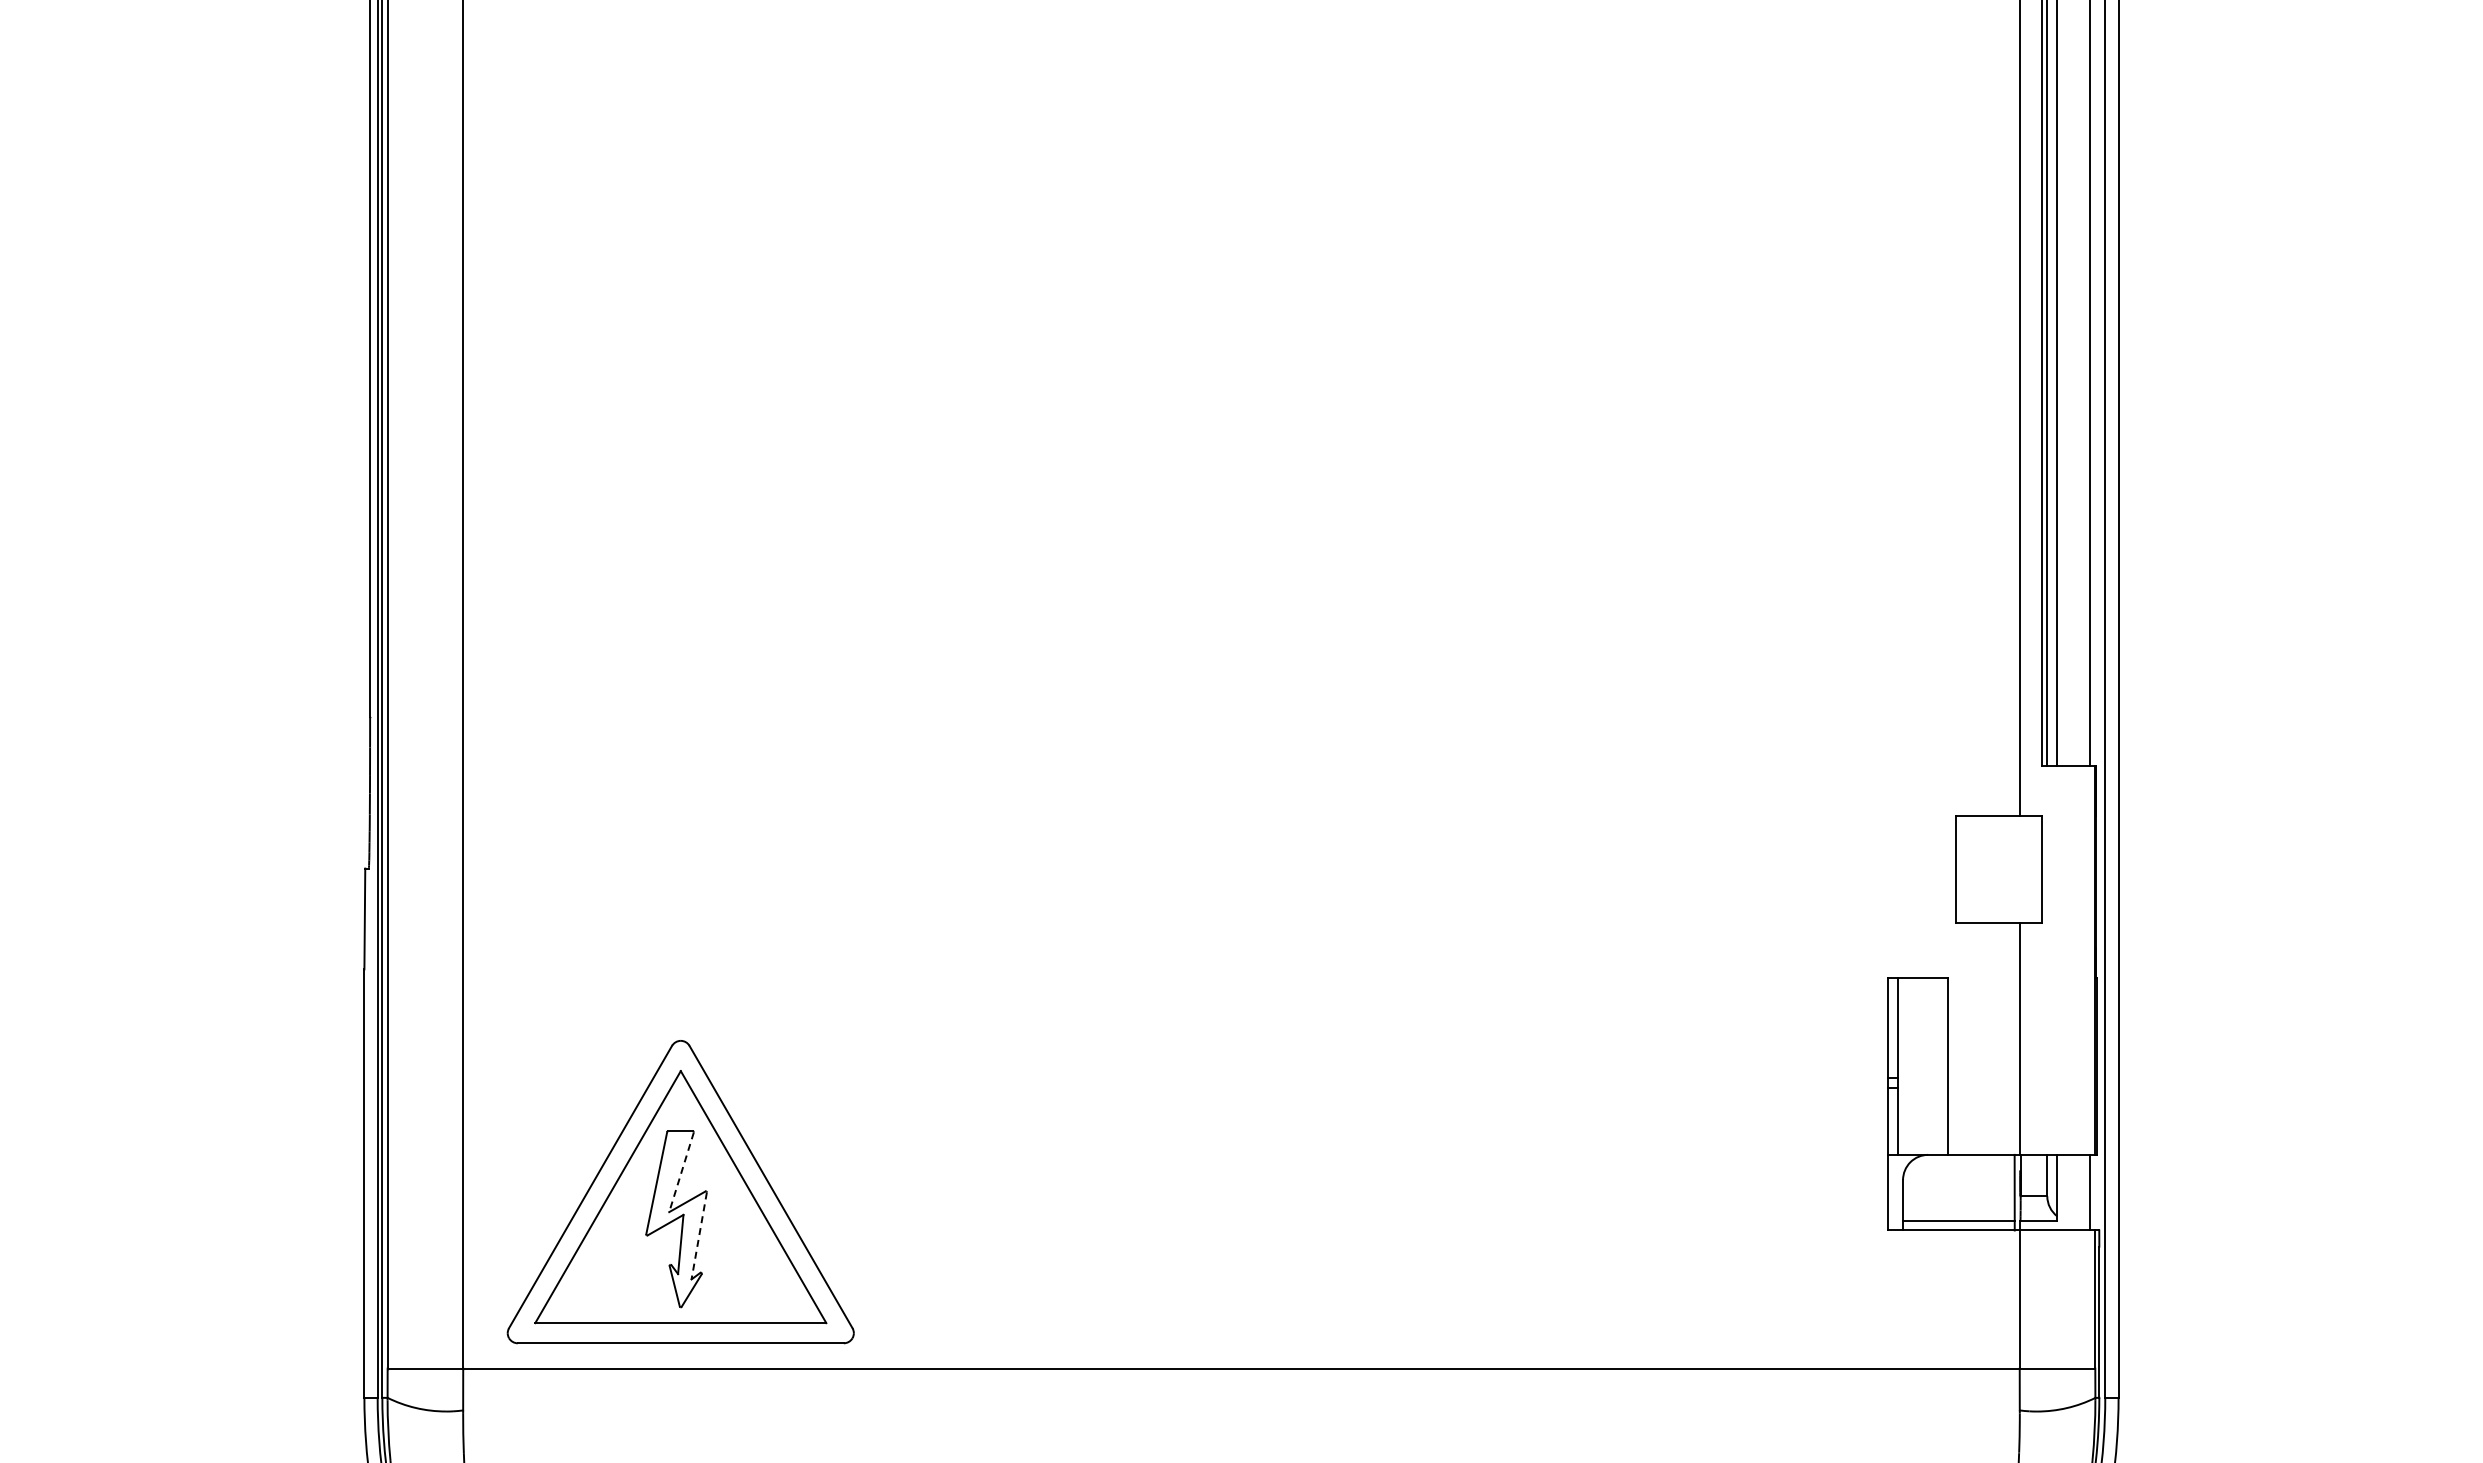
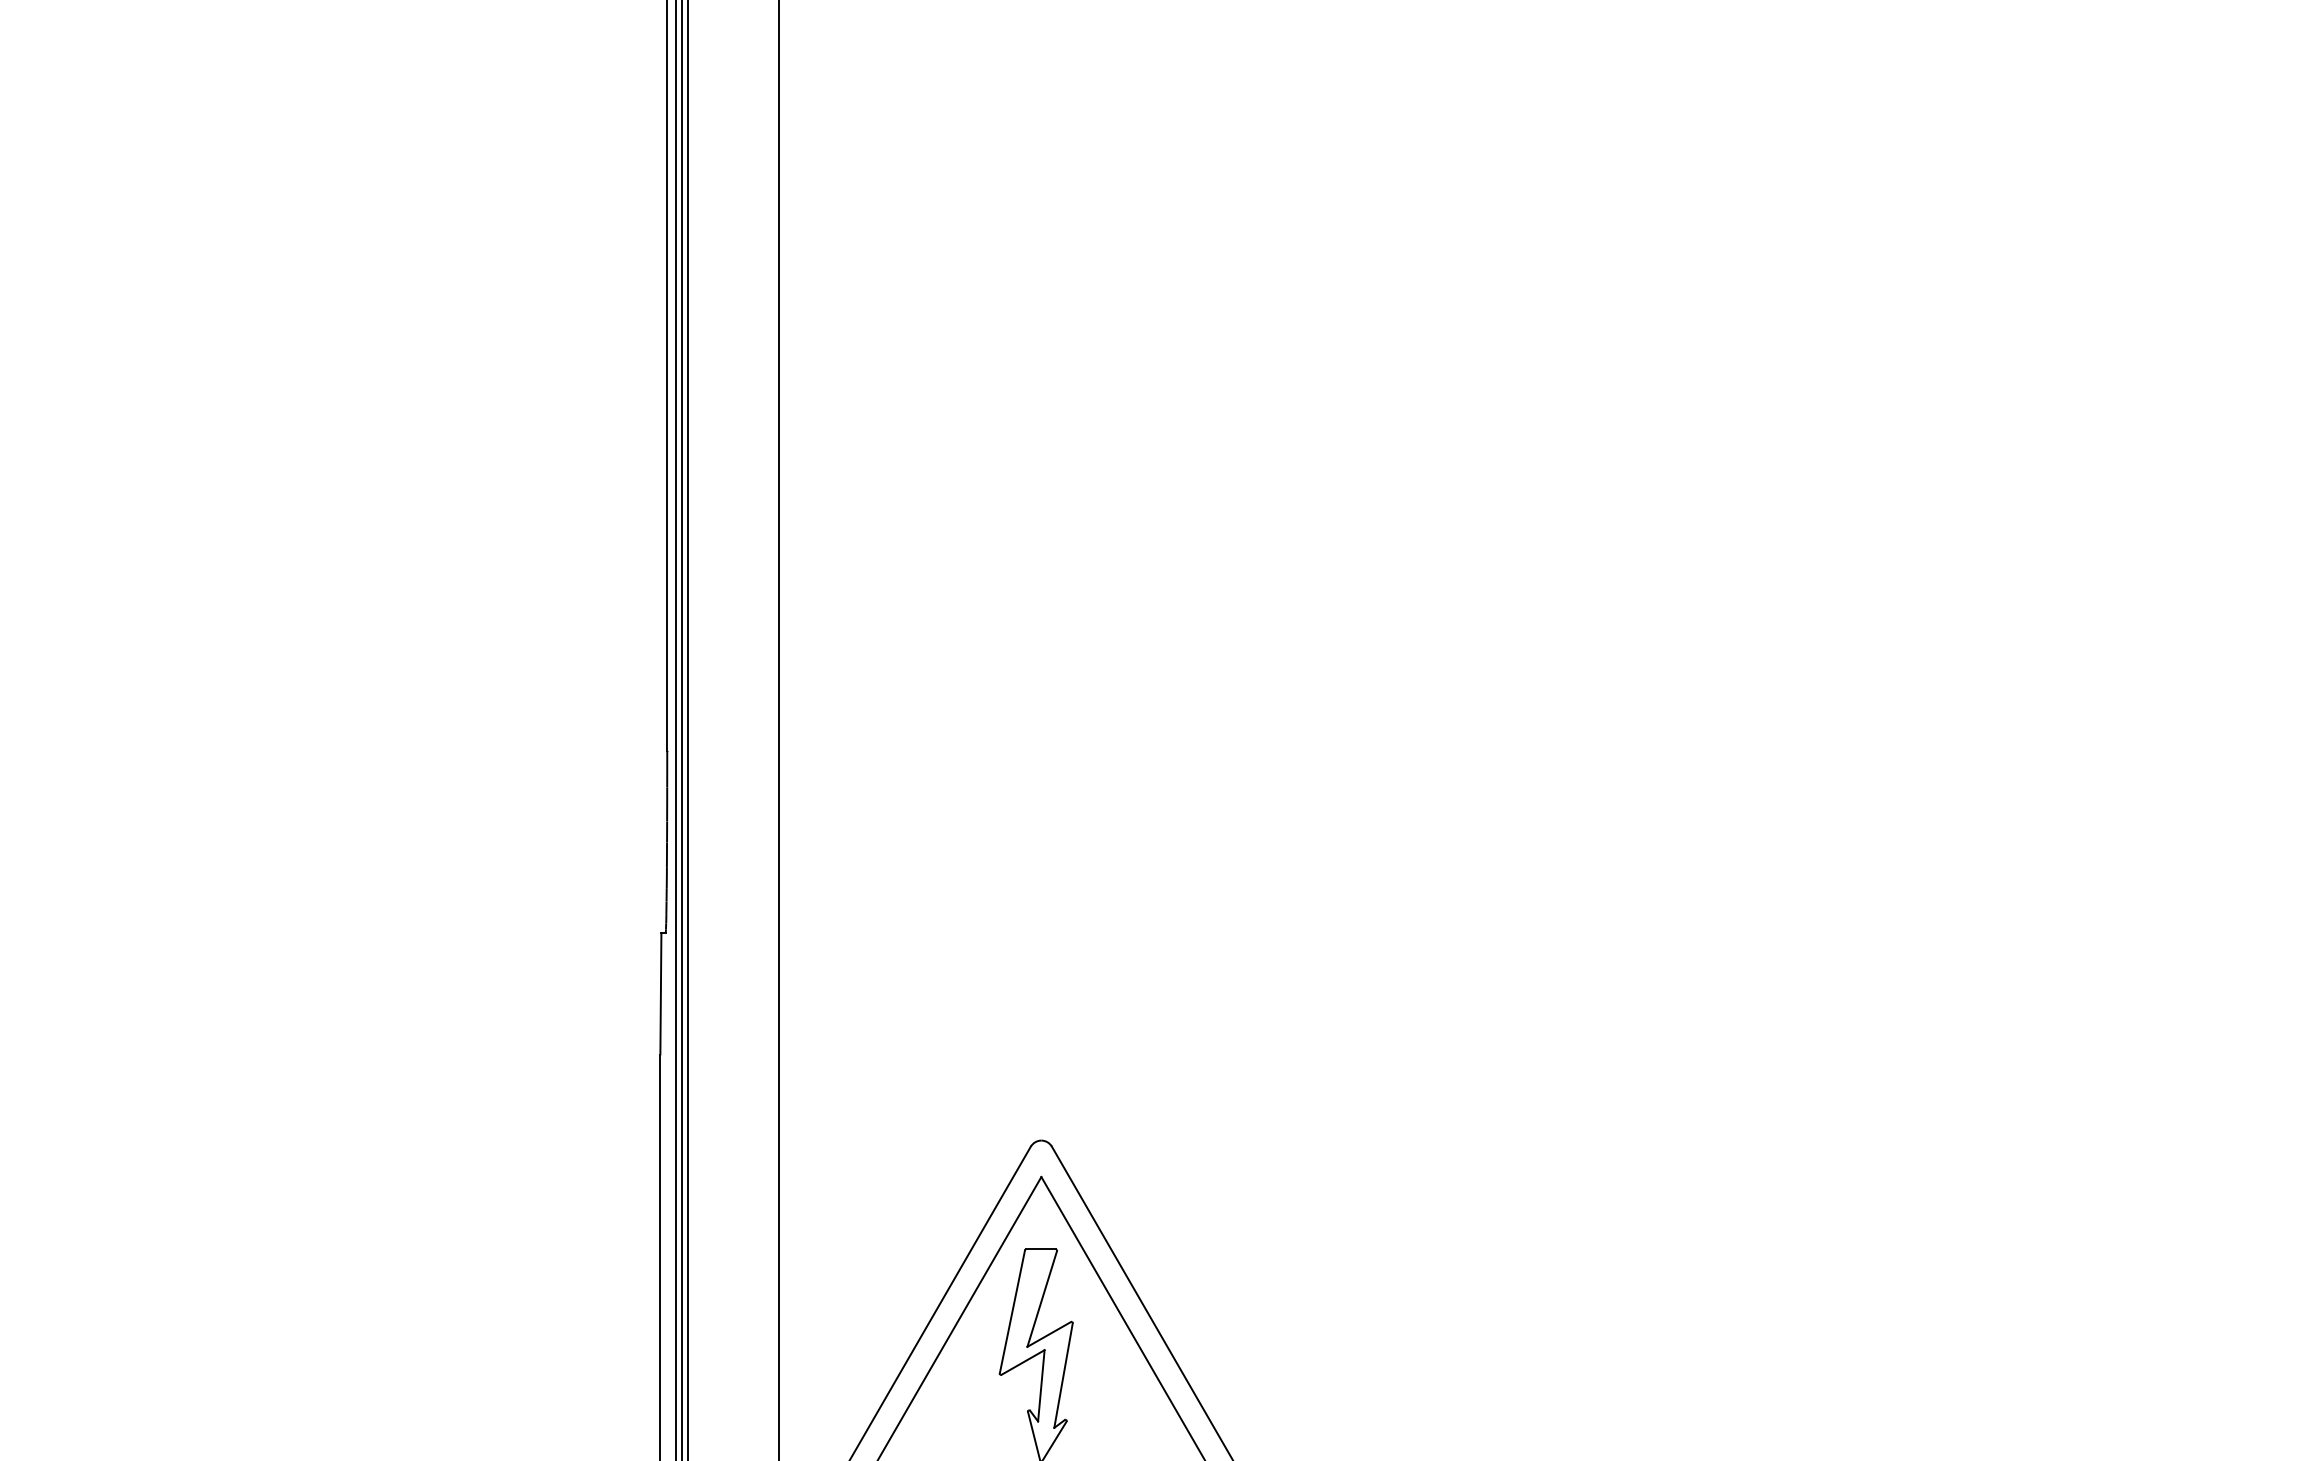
line: (681, 1172) -> (1042, 1299), dashed -> solid
line: (699, 1236) -> (1063, 1376), dashed -> solid

